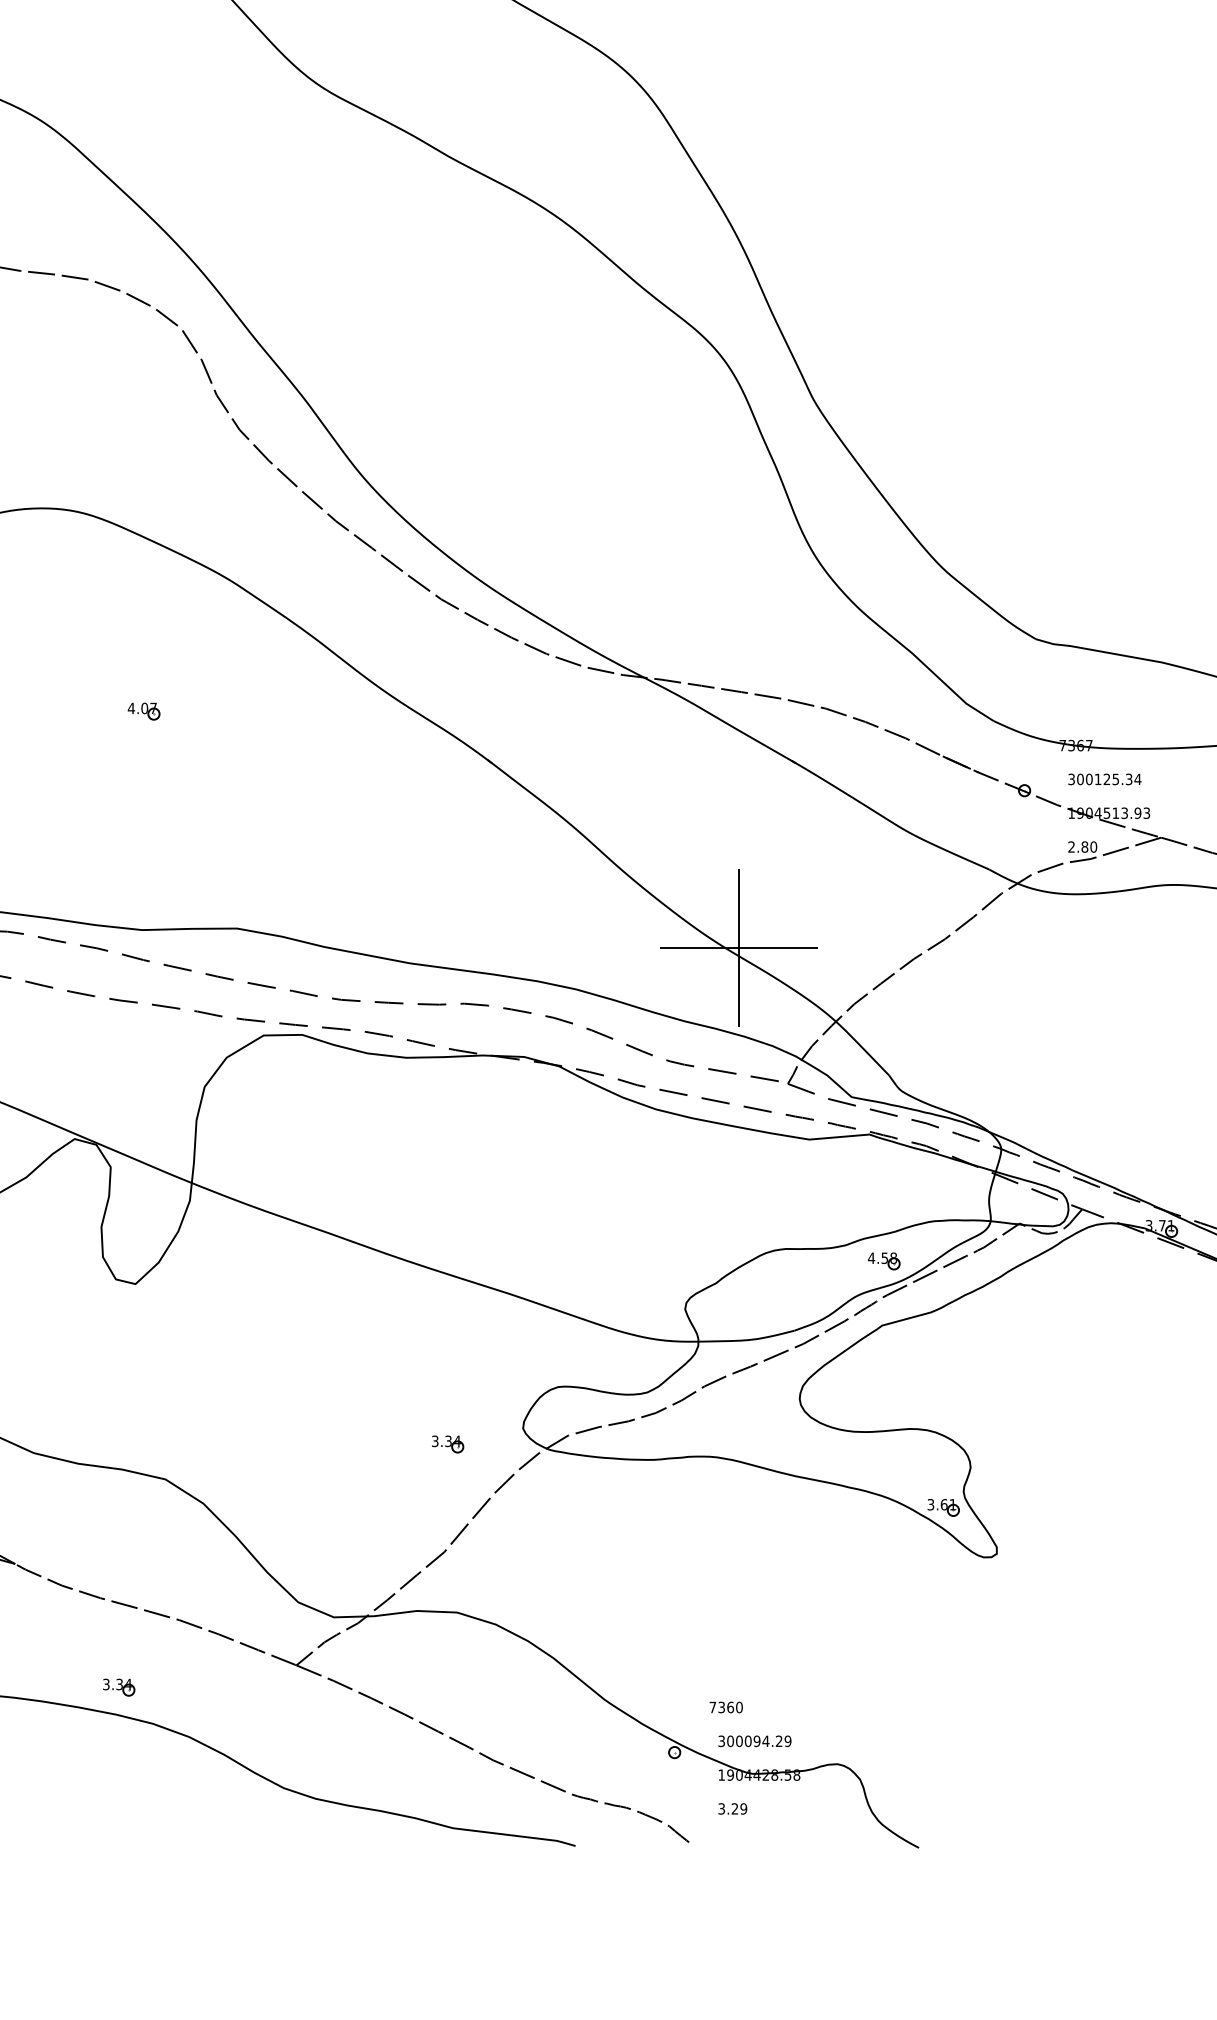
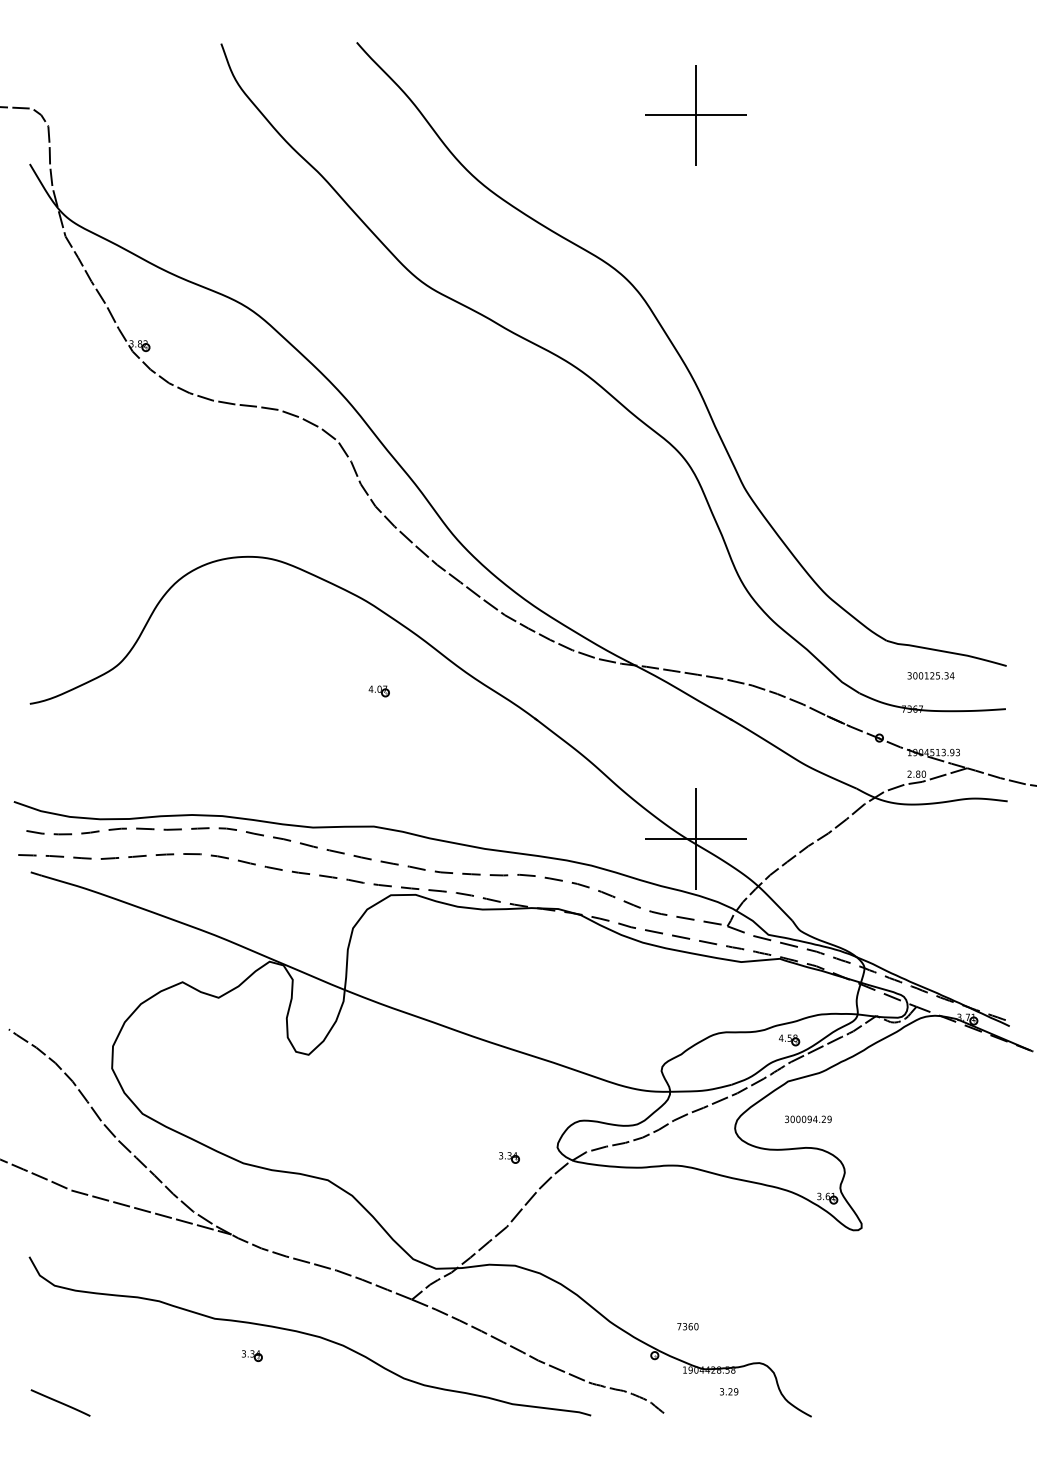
part: (143, 711) -> (378, 691), moved
text: (1104, 778) -> (930, 675), moved
part: (119, 1686) -> (252, 1355), moved
text: (755, 1741) -> (808, 1119), moved
text: (733, 1808) -> (729, 1391), moved

